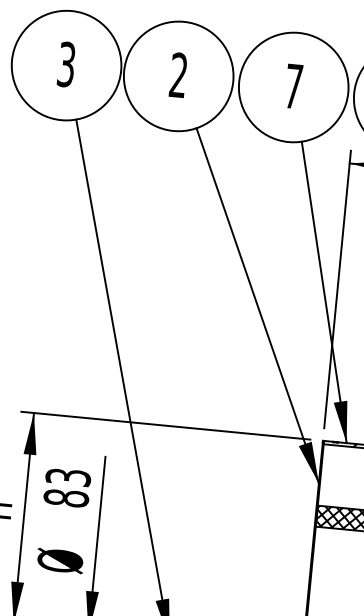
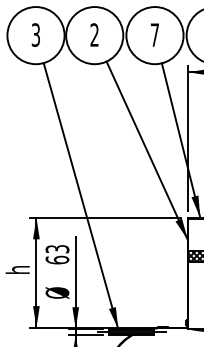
text: (66, 497) -> (57, 259), 83 -> 63

